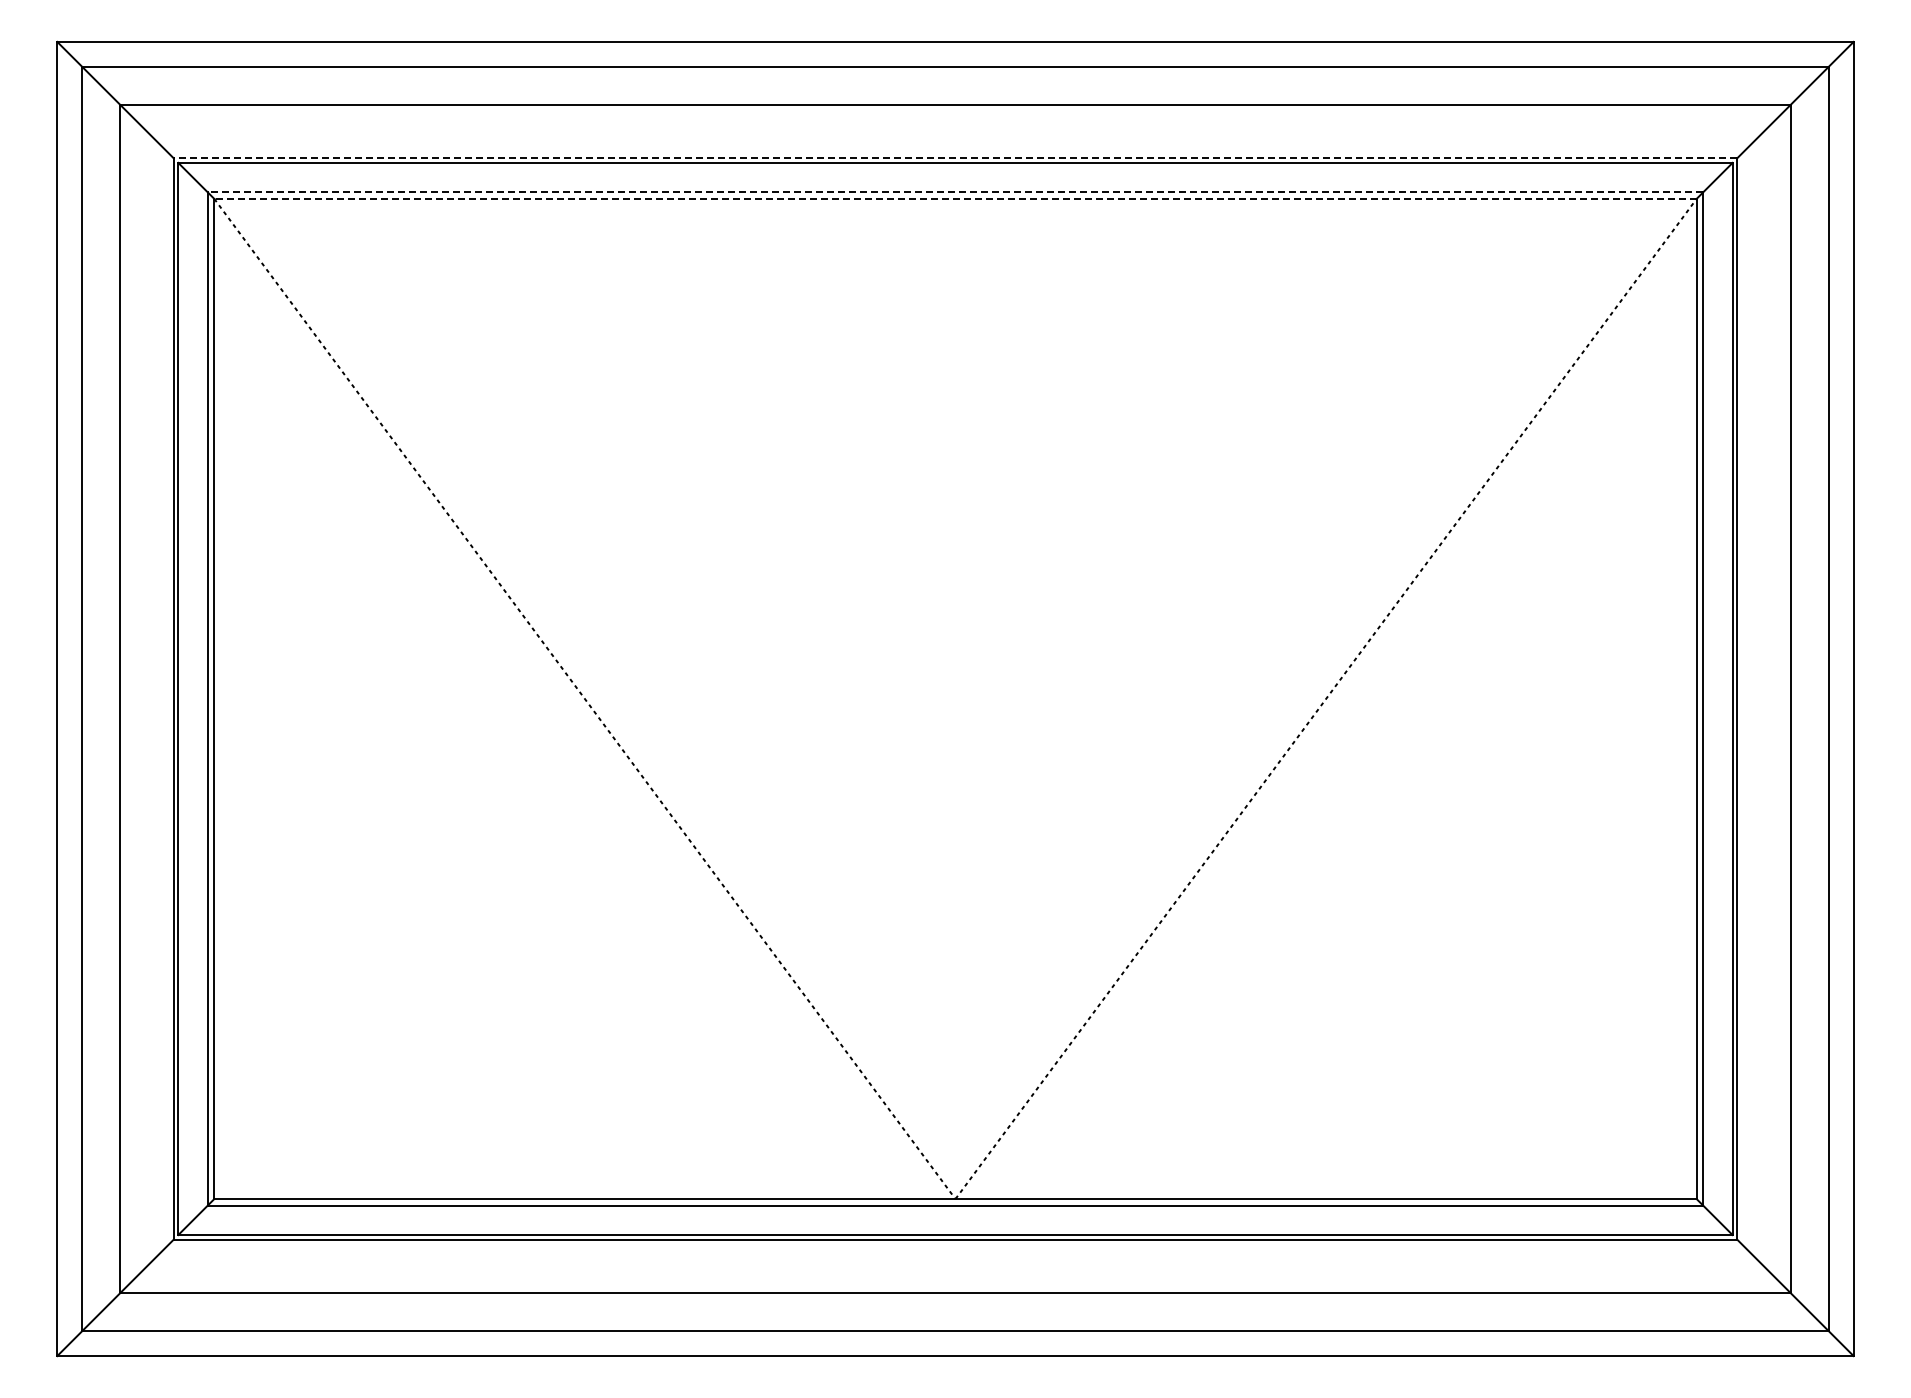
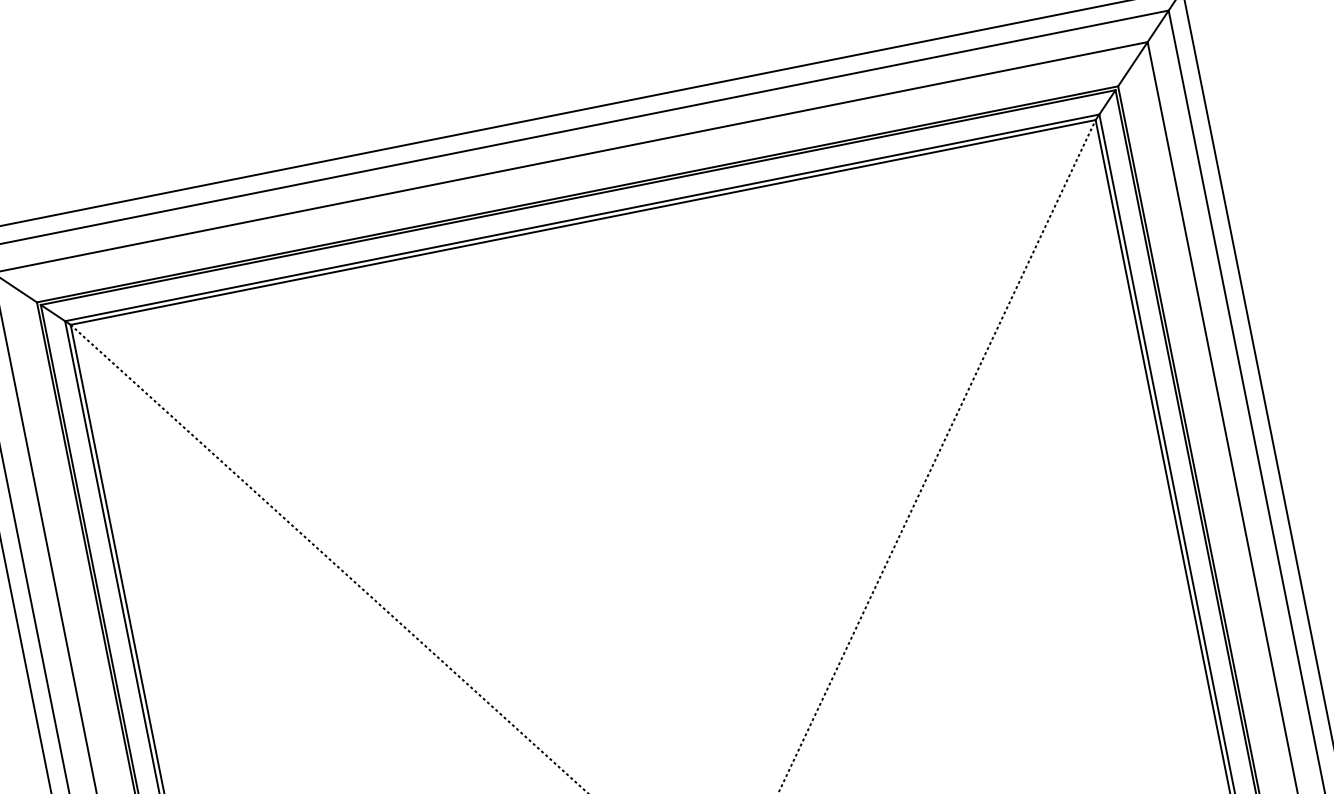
line: (955, 158) -> (577, 194), dashed -> solid
line: (955, 192) -> (582, 218), dashed -> solid
line: (954, 198) -> (582, 222), dashed -> solid

